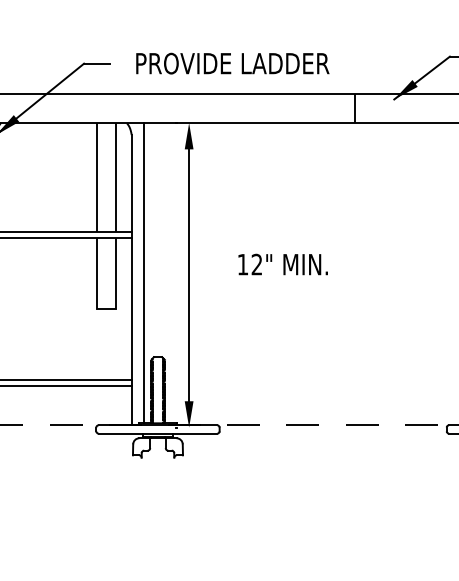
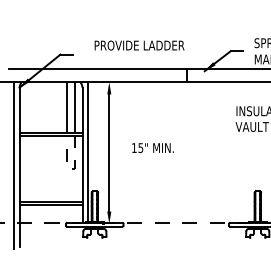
text: (232, 63) -> (139, 45), moved
text: (256, 265) -> (140, 148), 12" -> 15"
line: (105, 308) -> (70, 168), solid -> dashed

